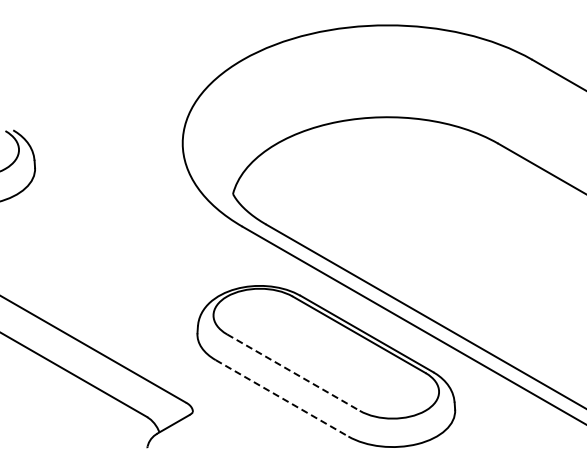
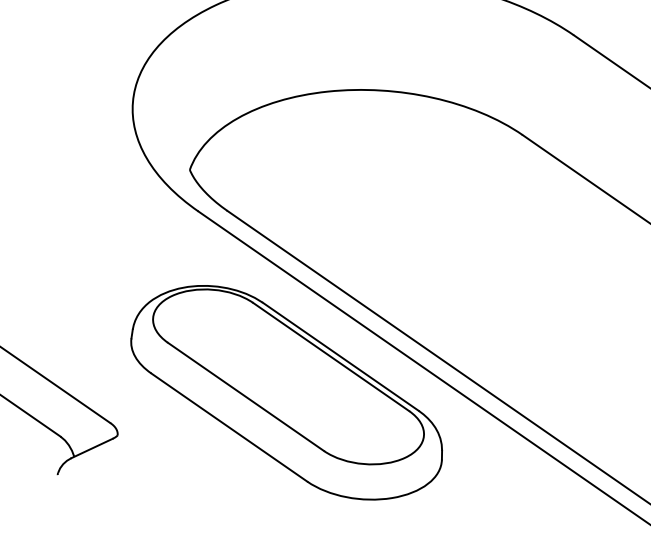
line: (293, 372) -> (246, 396), dashed -> solid
line: (282, 398) -> (229, 427), dashed -> solid

